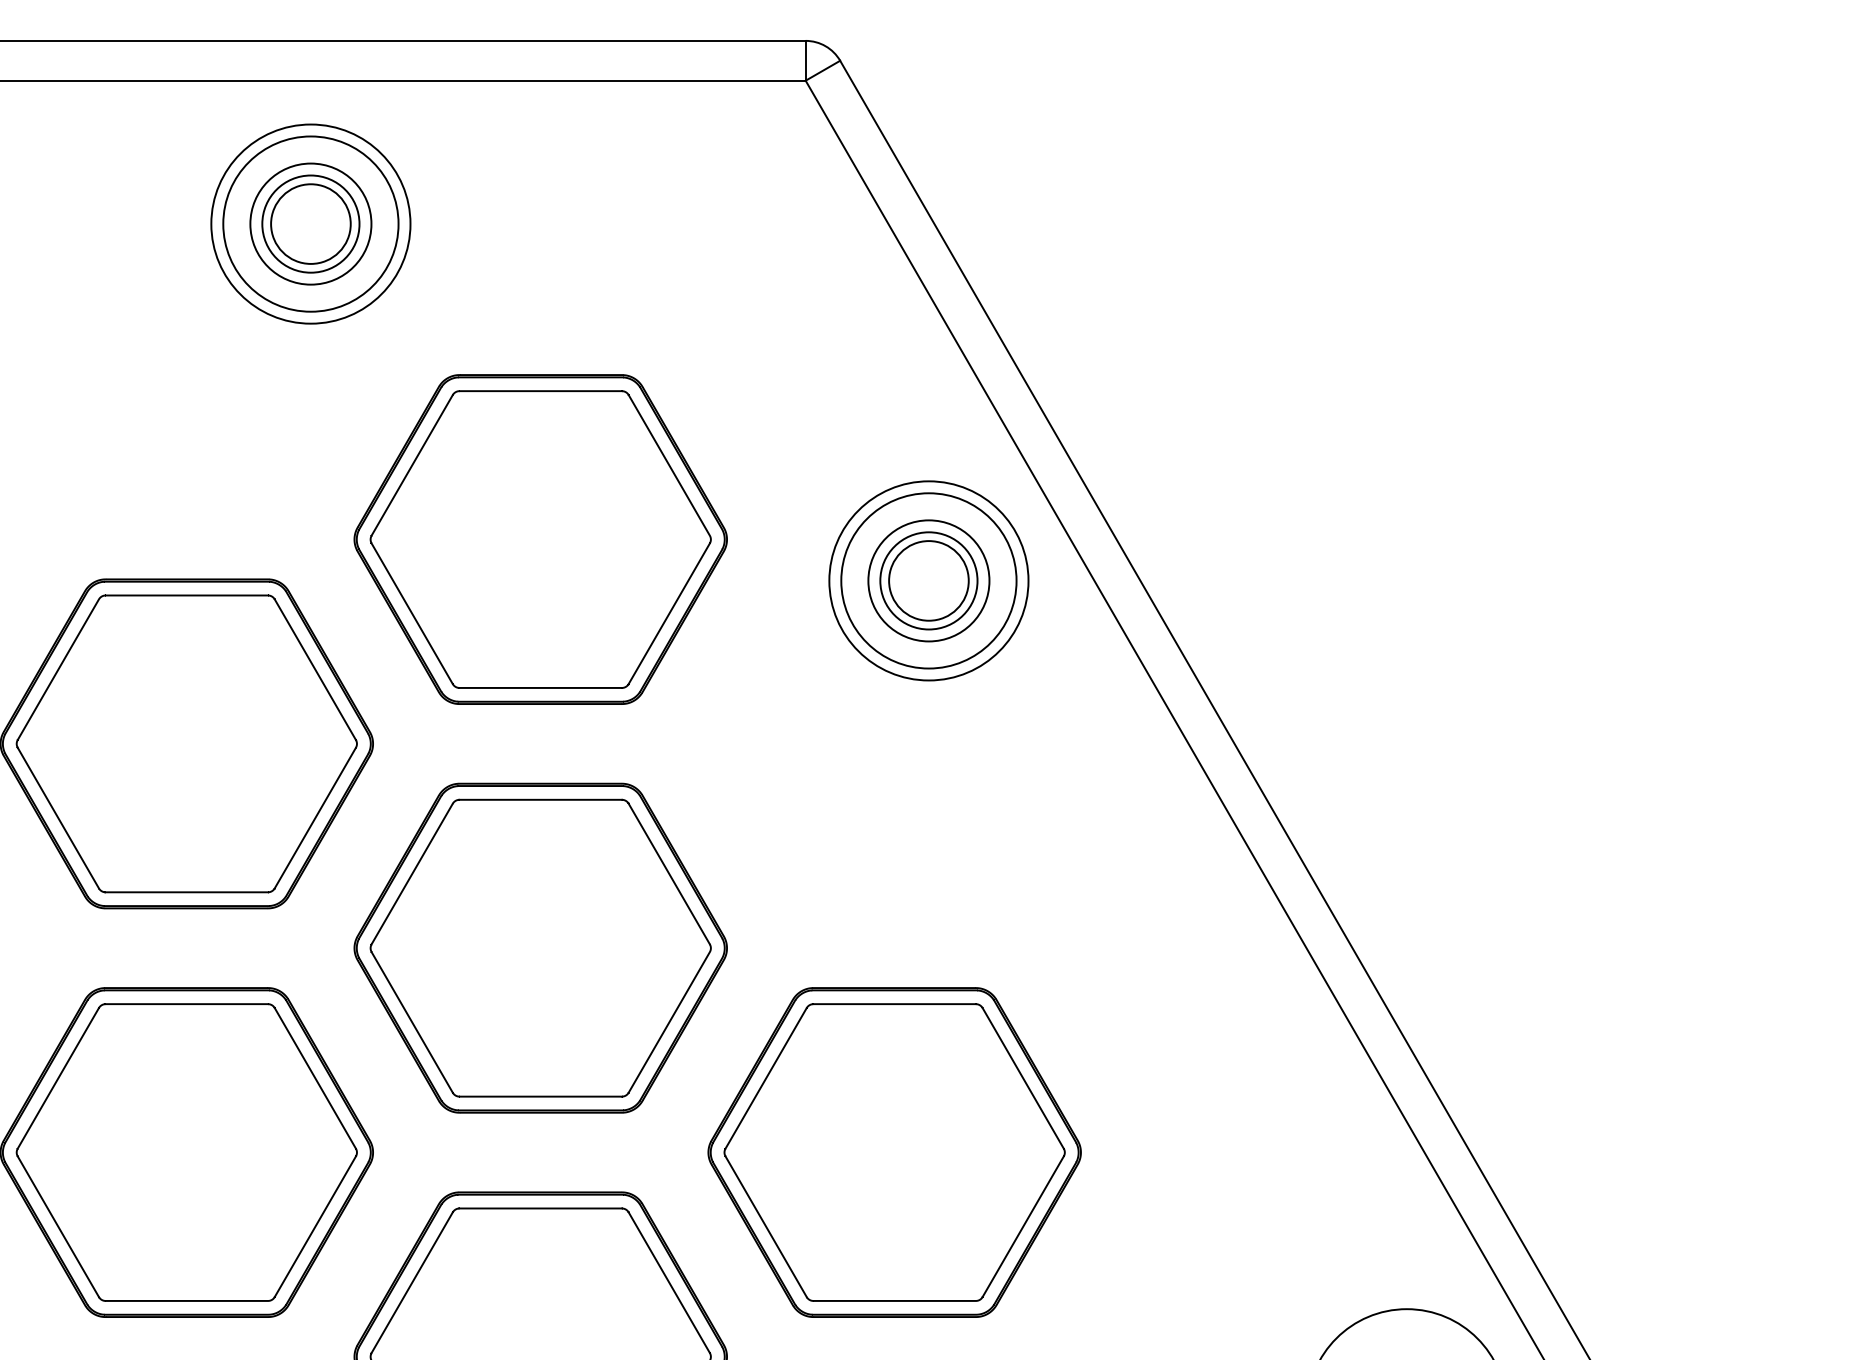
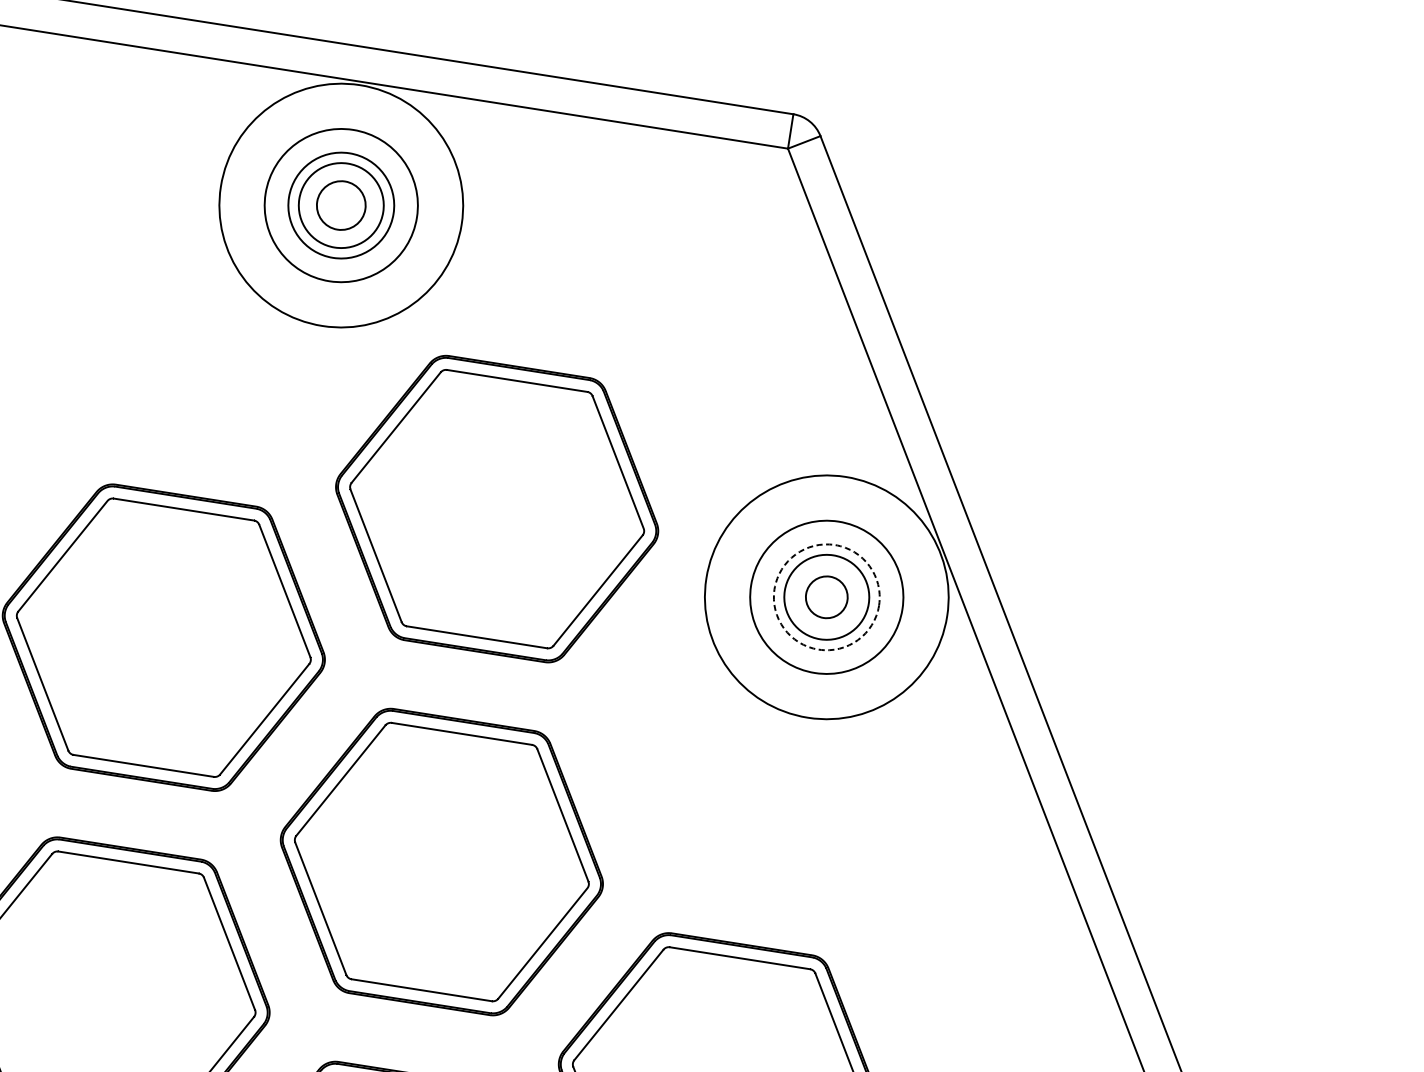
circle: (310, 223) -> (341, 205), size x0.7
circle: (310, 223) -> (341, 205), size x1.4
circle: (928, 580) -> (826, 596), size x0.6
circle: (928, 580) -> (826, 596), size x1.4
circle: (928, 580) -> (826, 596), solid -> dashed

